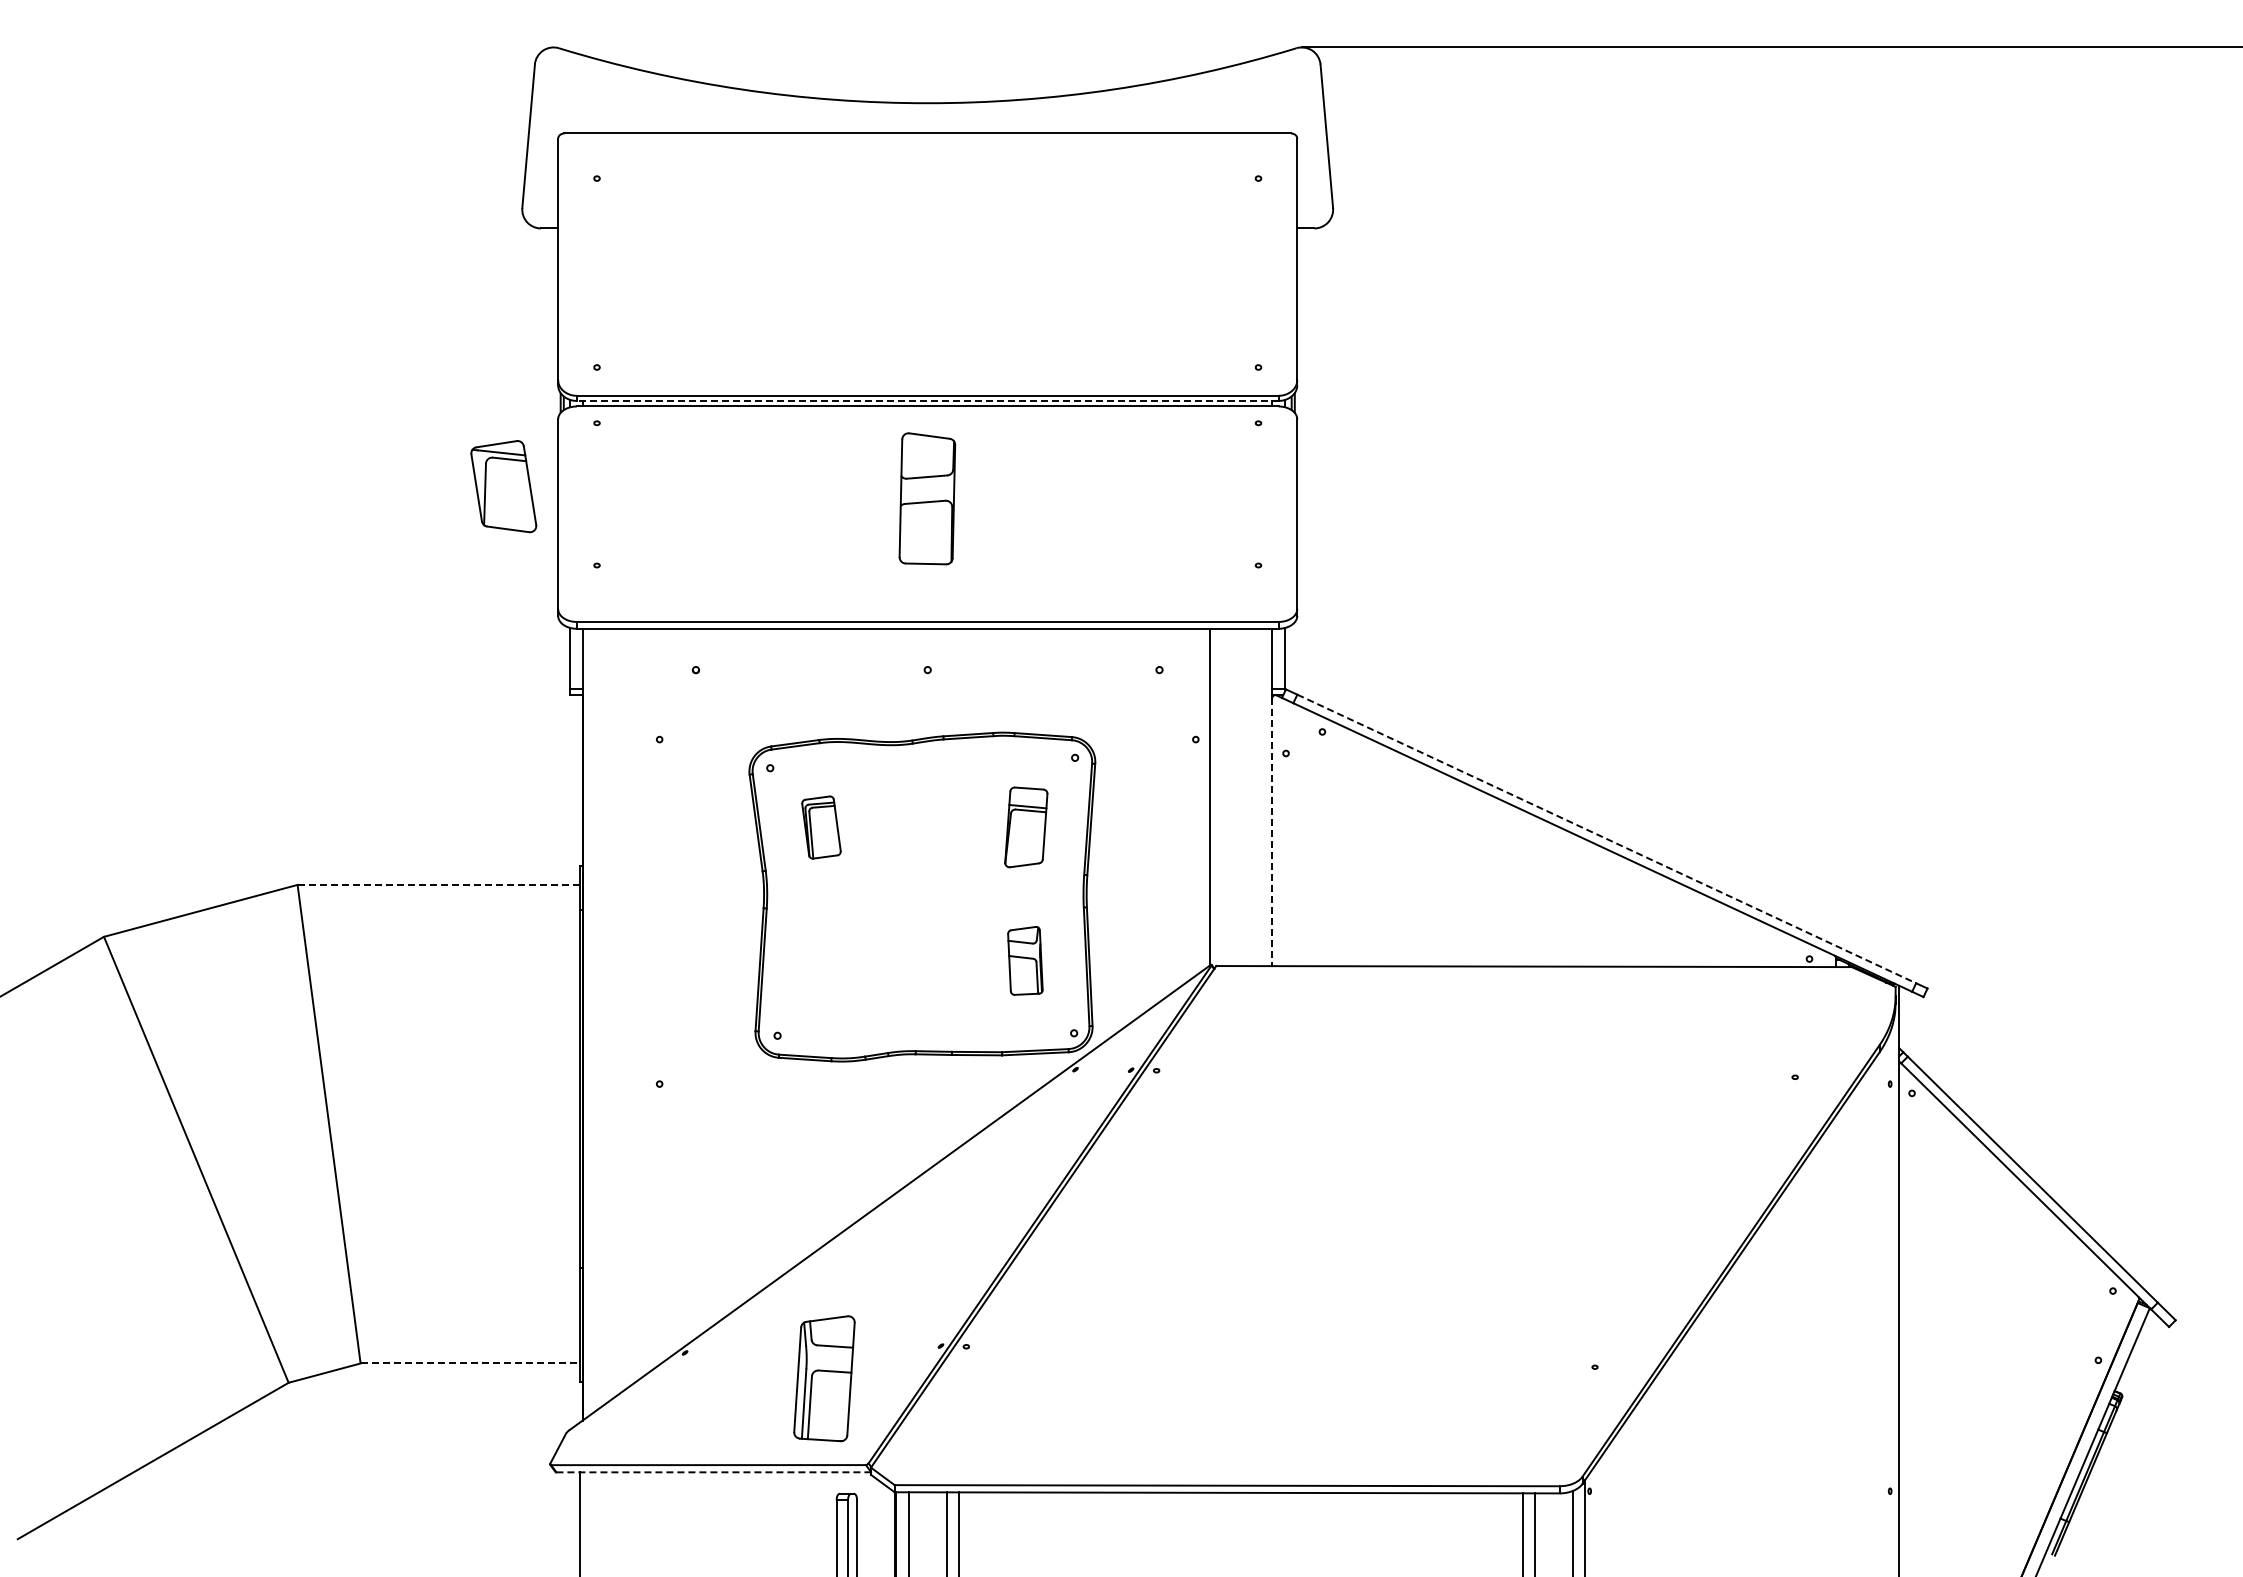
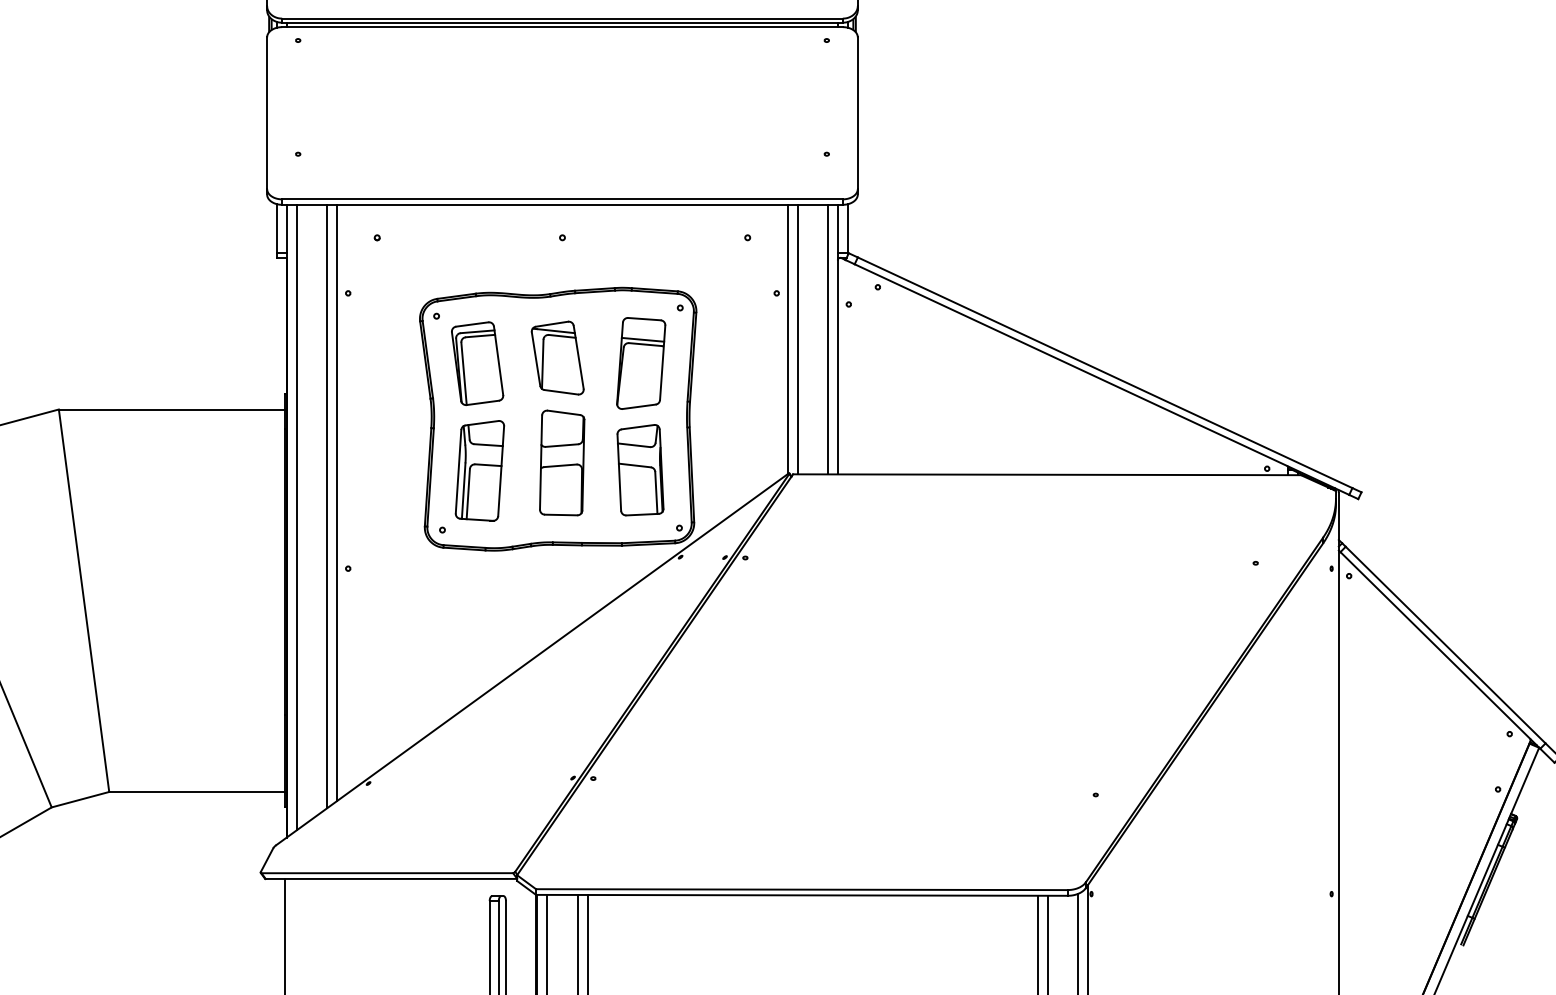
line: (927, 400) -> (562, 22), dashed -> solid
part: (503, 486) -> (557, 358), moved
part: (927, 498) -> (562, 462), moved
line: (1222, 797) -> (798, 339), added
line: (1259, 797) -> (827, 339), added
part: (821, 827) -> (477, 363), size x1.67
part: (1026, 827) -> (641, 363), size x1.43
line: (1272, 832) -> (838, 367), dashed -> solid
line: (1607, 839) -> (1105, 373), dashed -> solid
line: (438, 884) -> (171, 409), dashed -> solid
part: (1025, 960) -> (640, 469), size x1.67
line: (645, 1001) -> (336, 502), added
line: (633, 1005) -> (327, 505), added
line: (595, 1019) -> (296, 517), added
line: (470, 1363) -> (197, 791), dashed -> solid
part: (824, 1378) -> (479, 470), moved
line: (714, 1472) -> (392, 879), dashed -> solid

